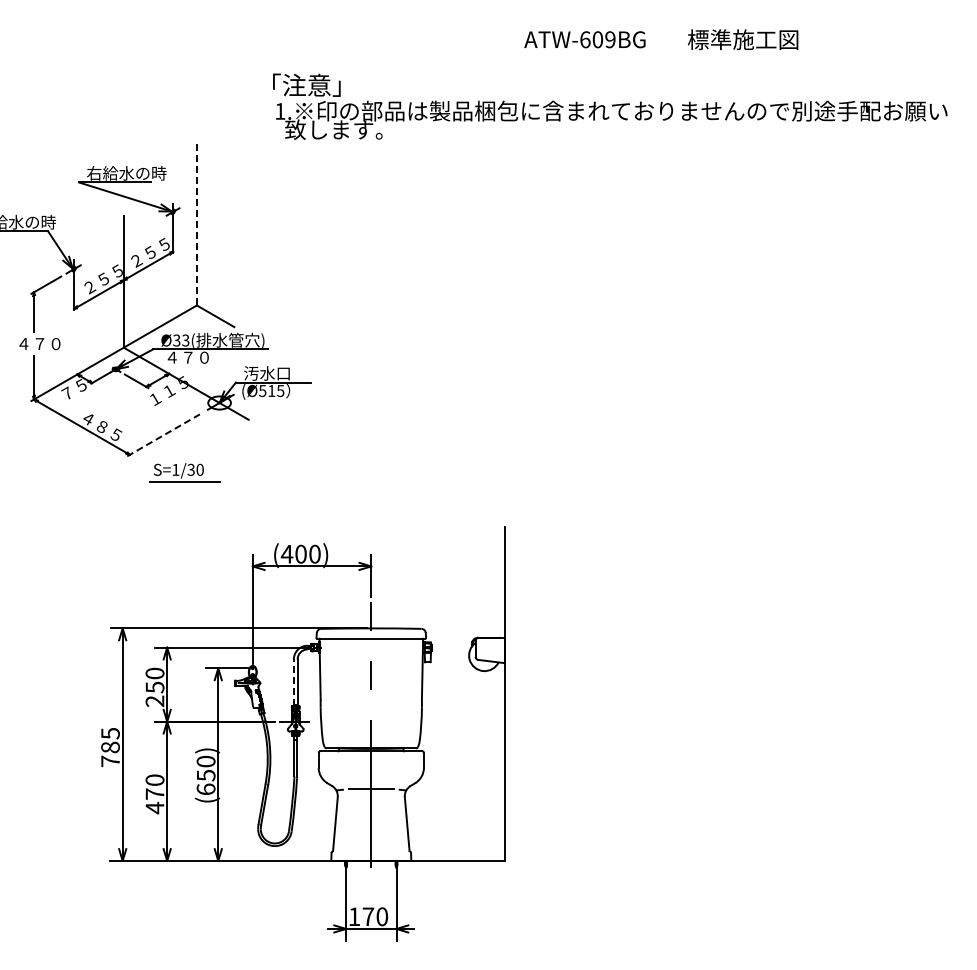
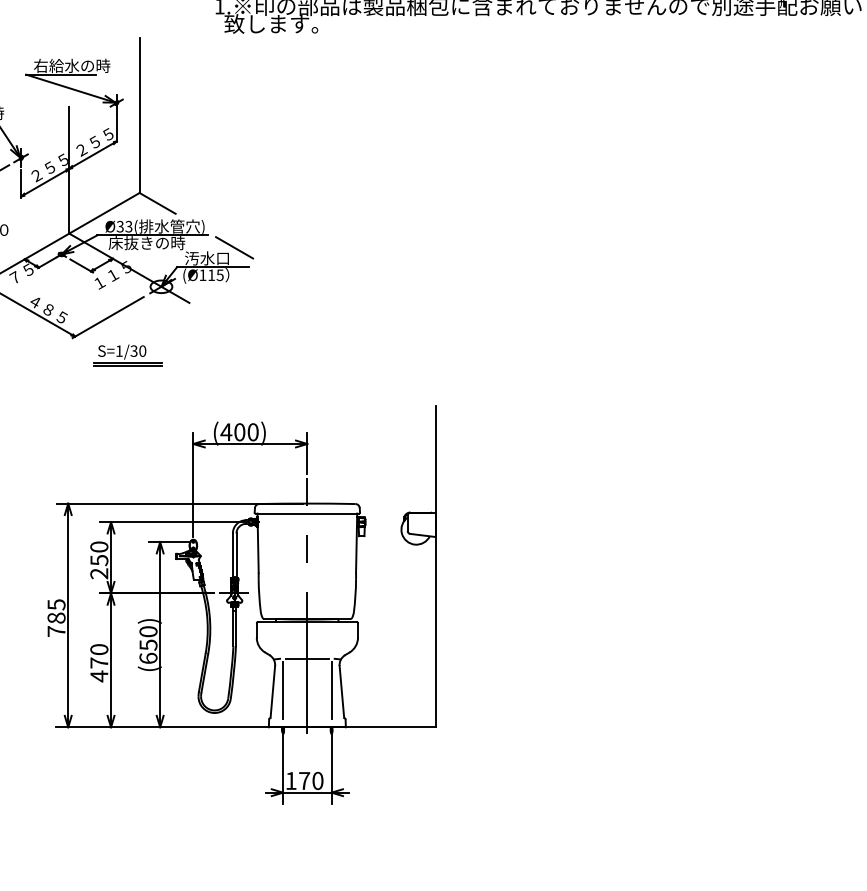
line: (196, 224) -> (139, 115), dashed -> solid
text: (204, 357) -> (146, 243), ４７０ -> 床抜きの時
line: (295, 362) -> (234, 247), added
text: (262, 391) -> (202, 275), (Ø515 -> (Ø115
line: (164, 434) -> (108, 317), dashed -> solid
line: (184, 485) -> (127, 366), added
line: (293, 682) -> (232, 555), dashed -> solid
line: (346, 822) -> (283, 690), added
line: (396, 822) -> (331, 690), added

